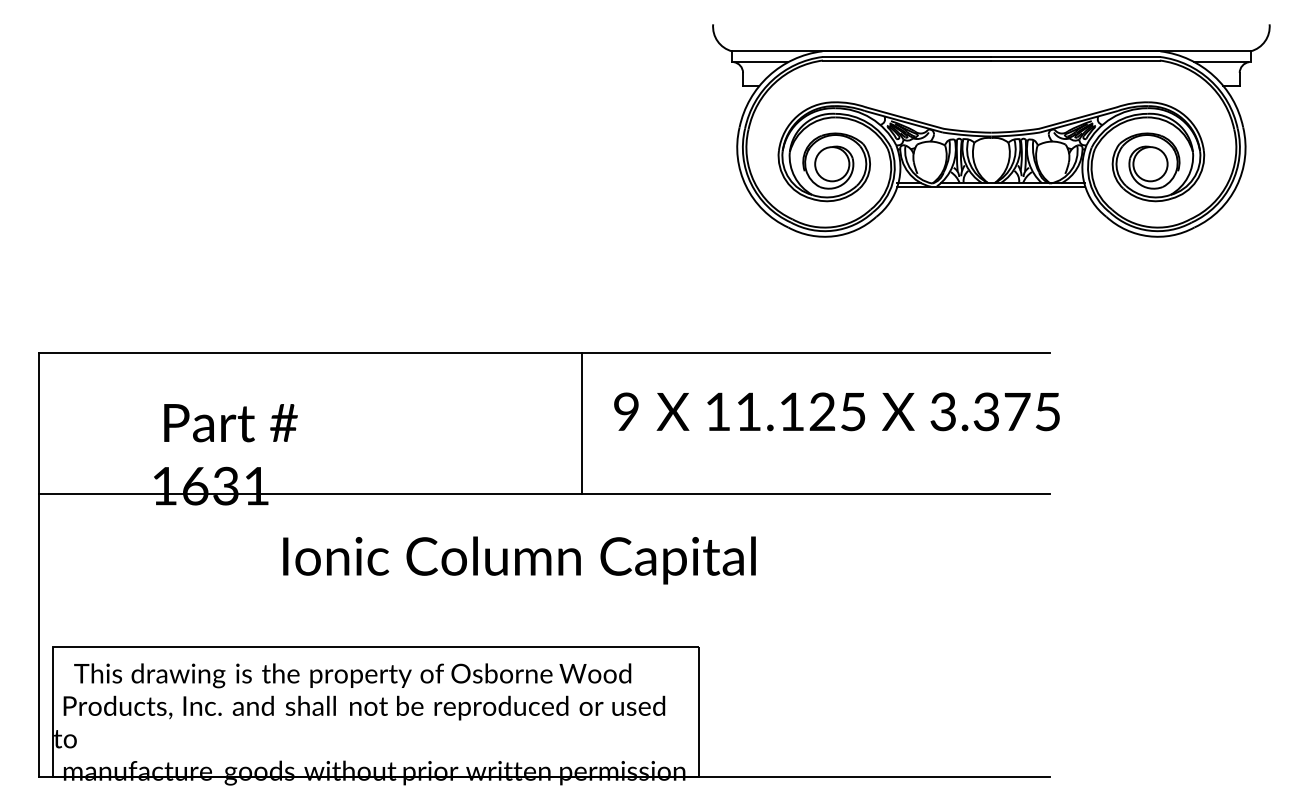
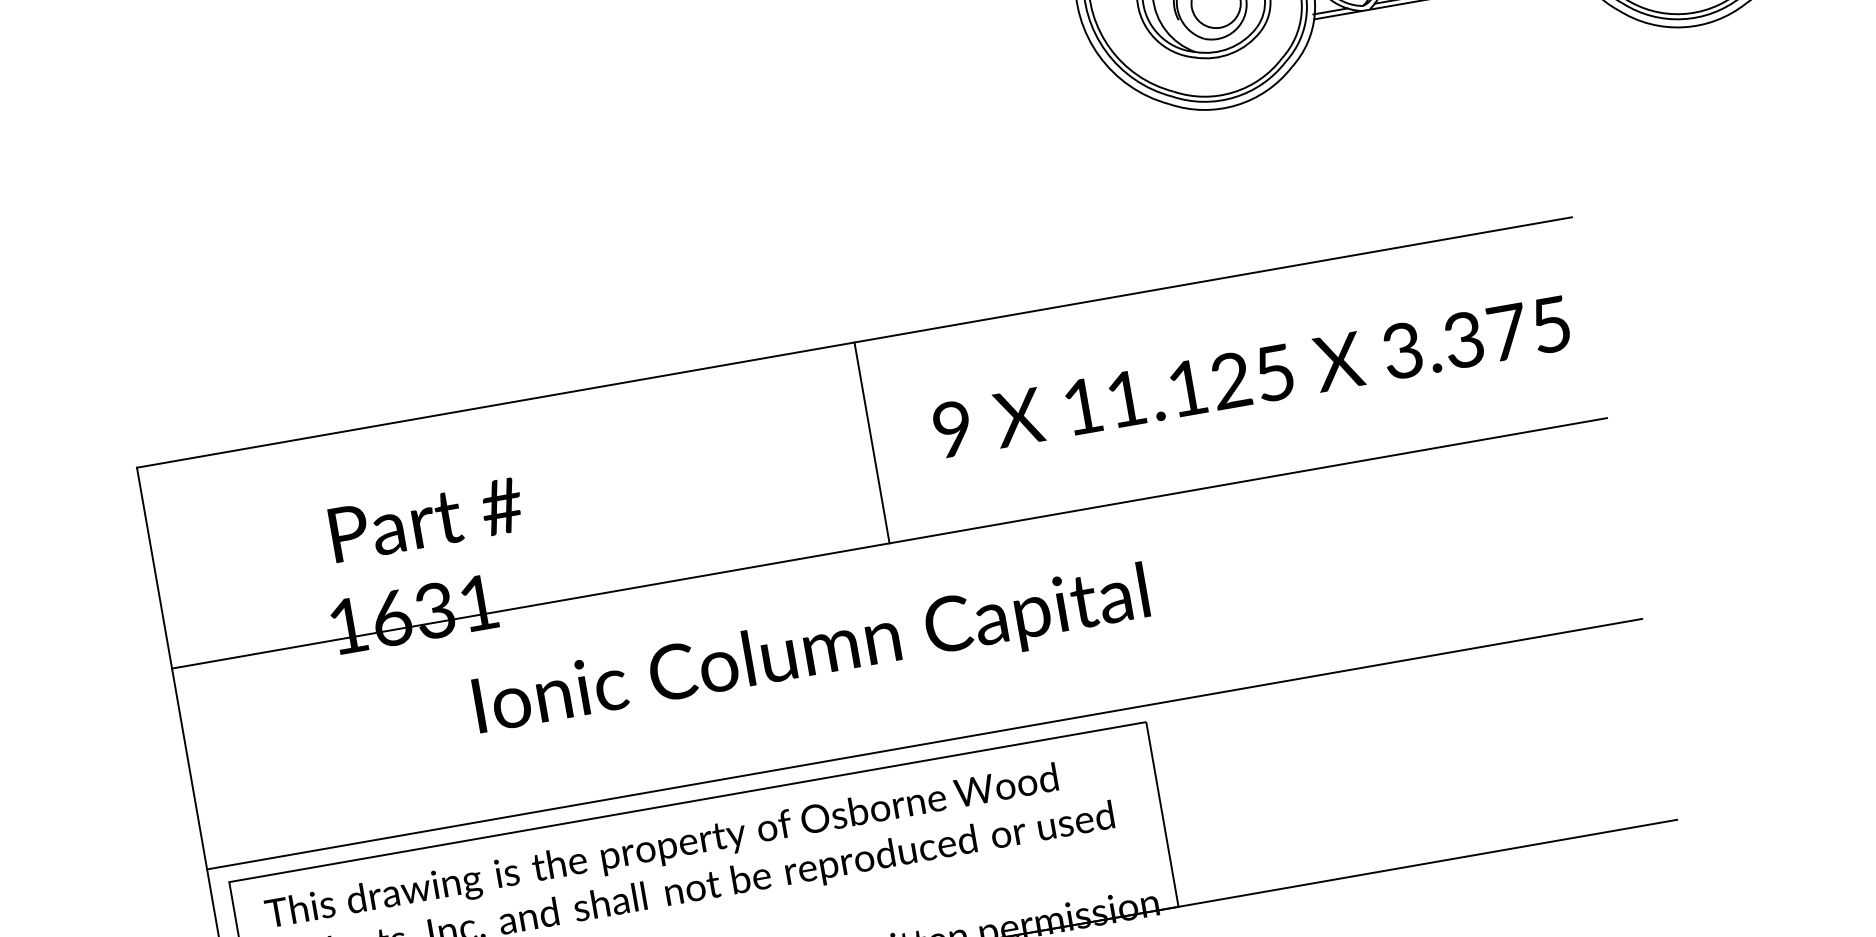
text: (836, 411) -> (1250, 376), moved
line: (581, 423) -> (871, 442), moved
text: (519, 560) -> (812, 653), moved
line: (544, 635) -> (924, 743), added

